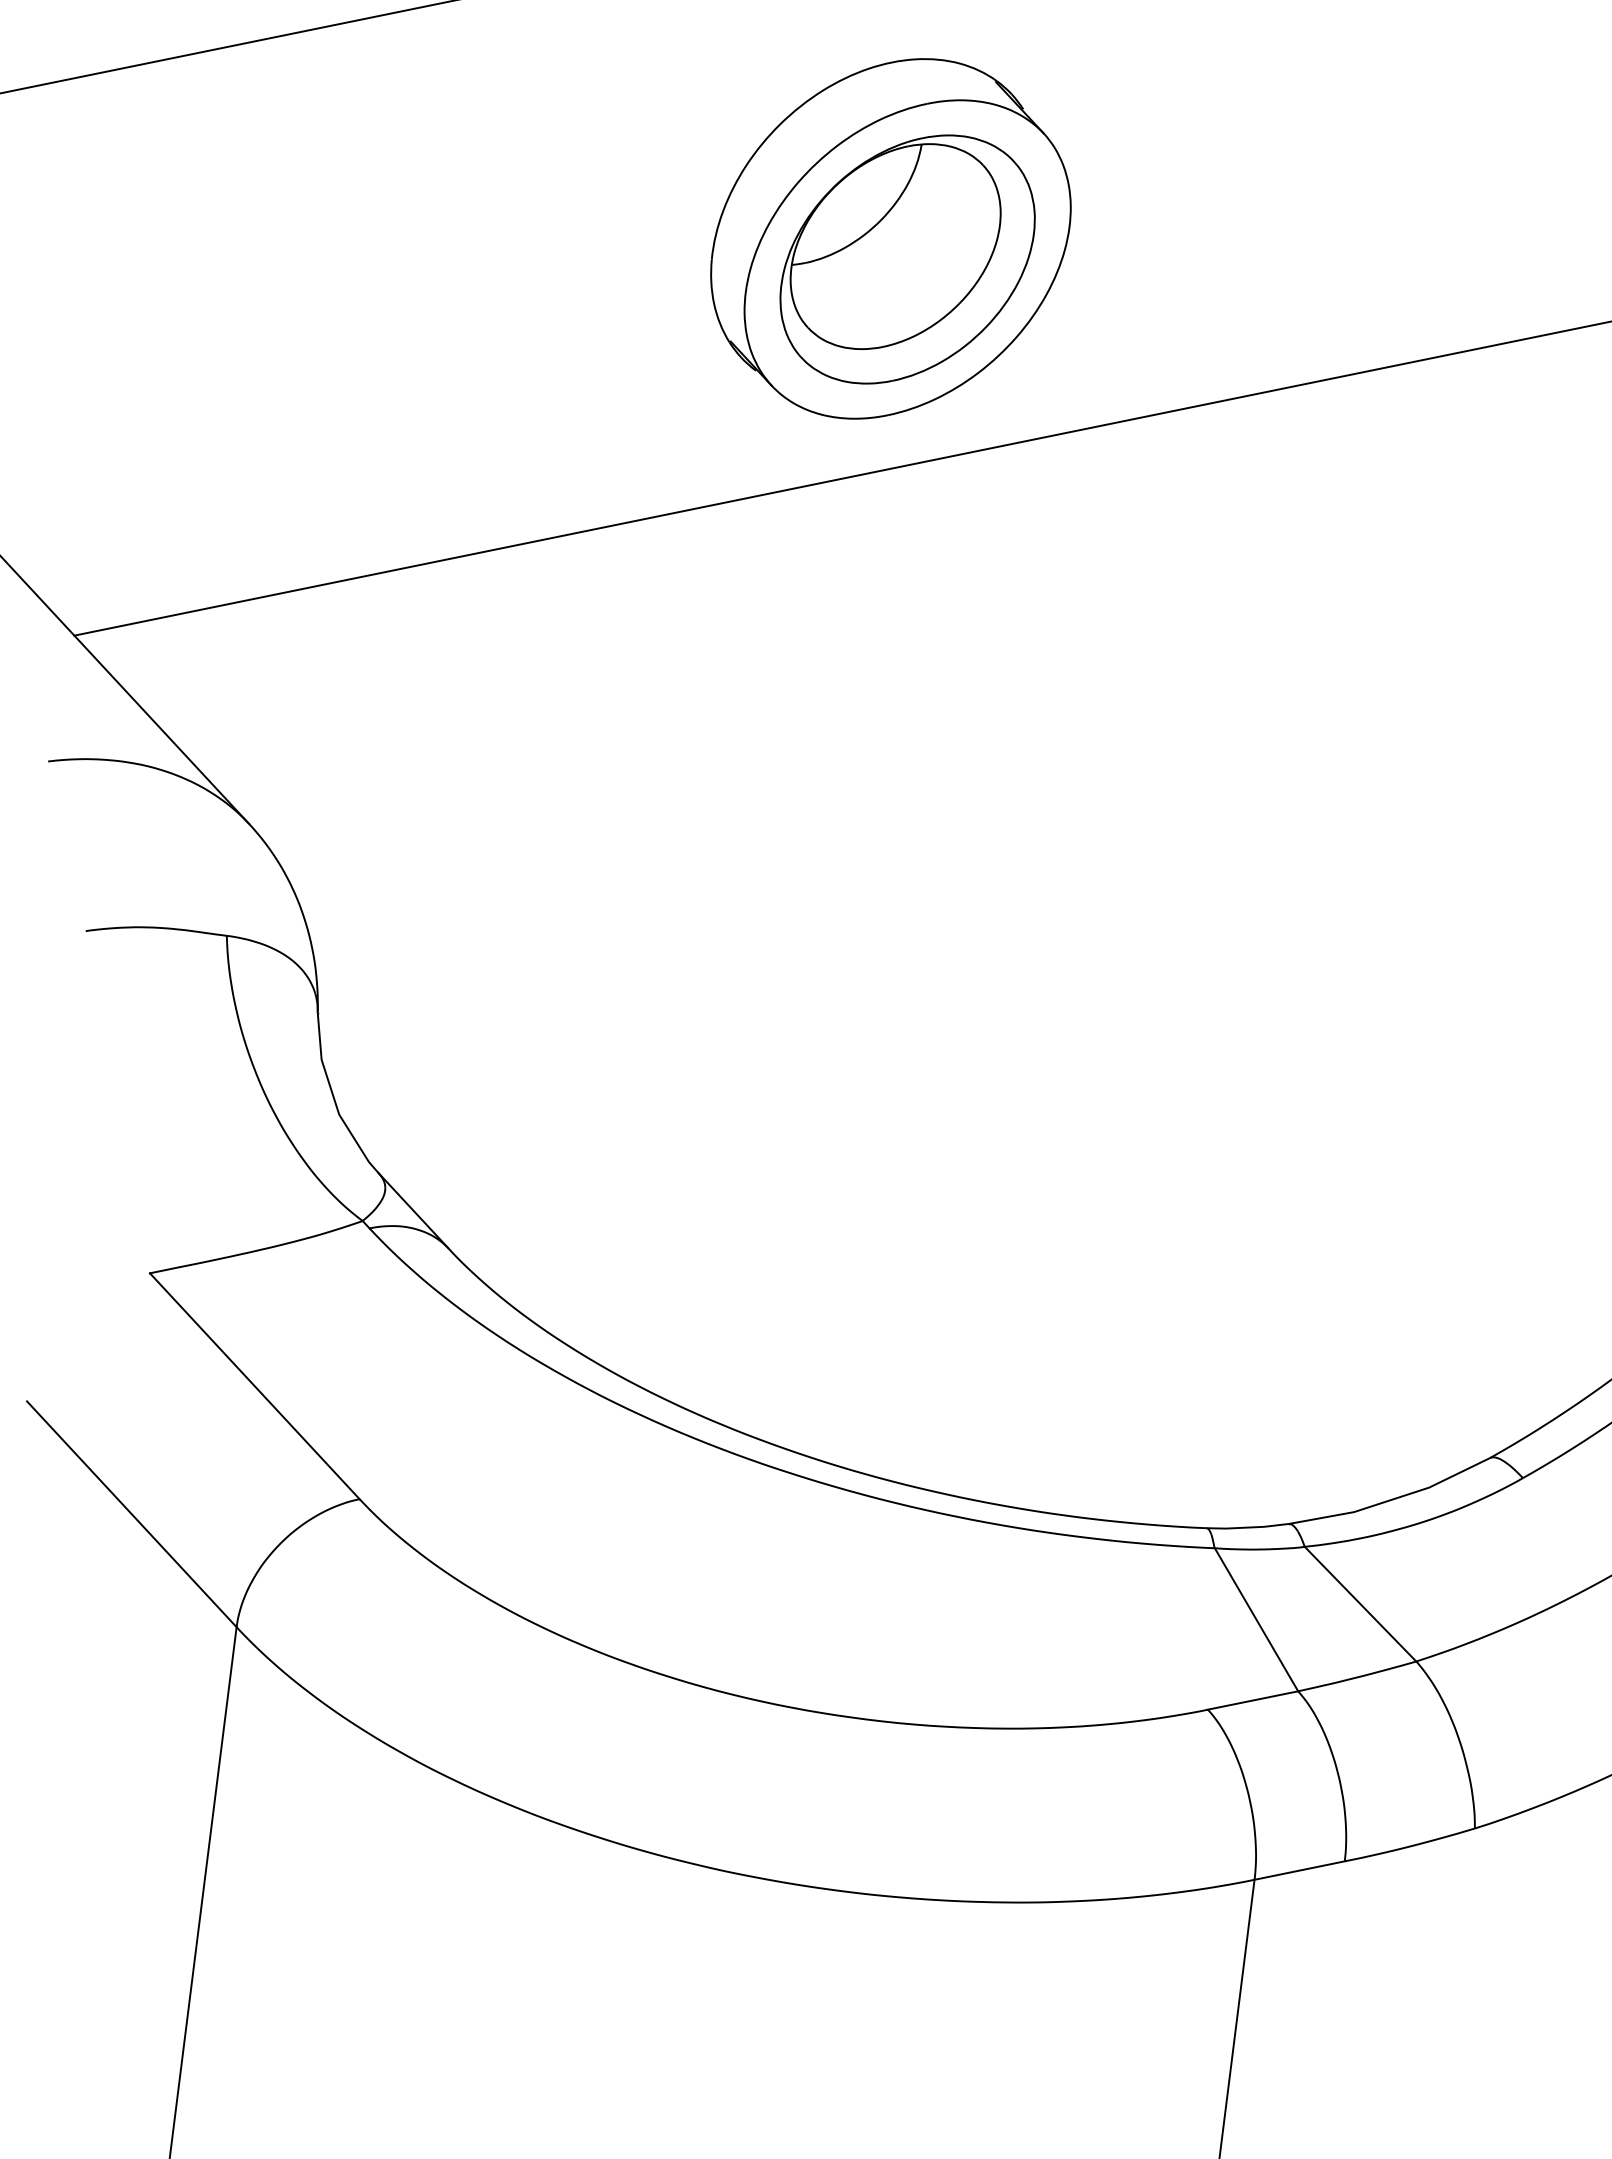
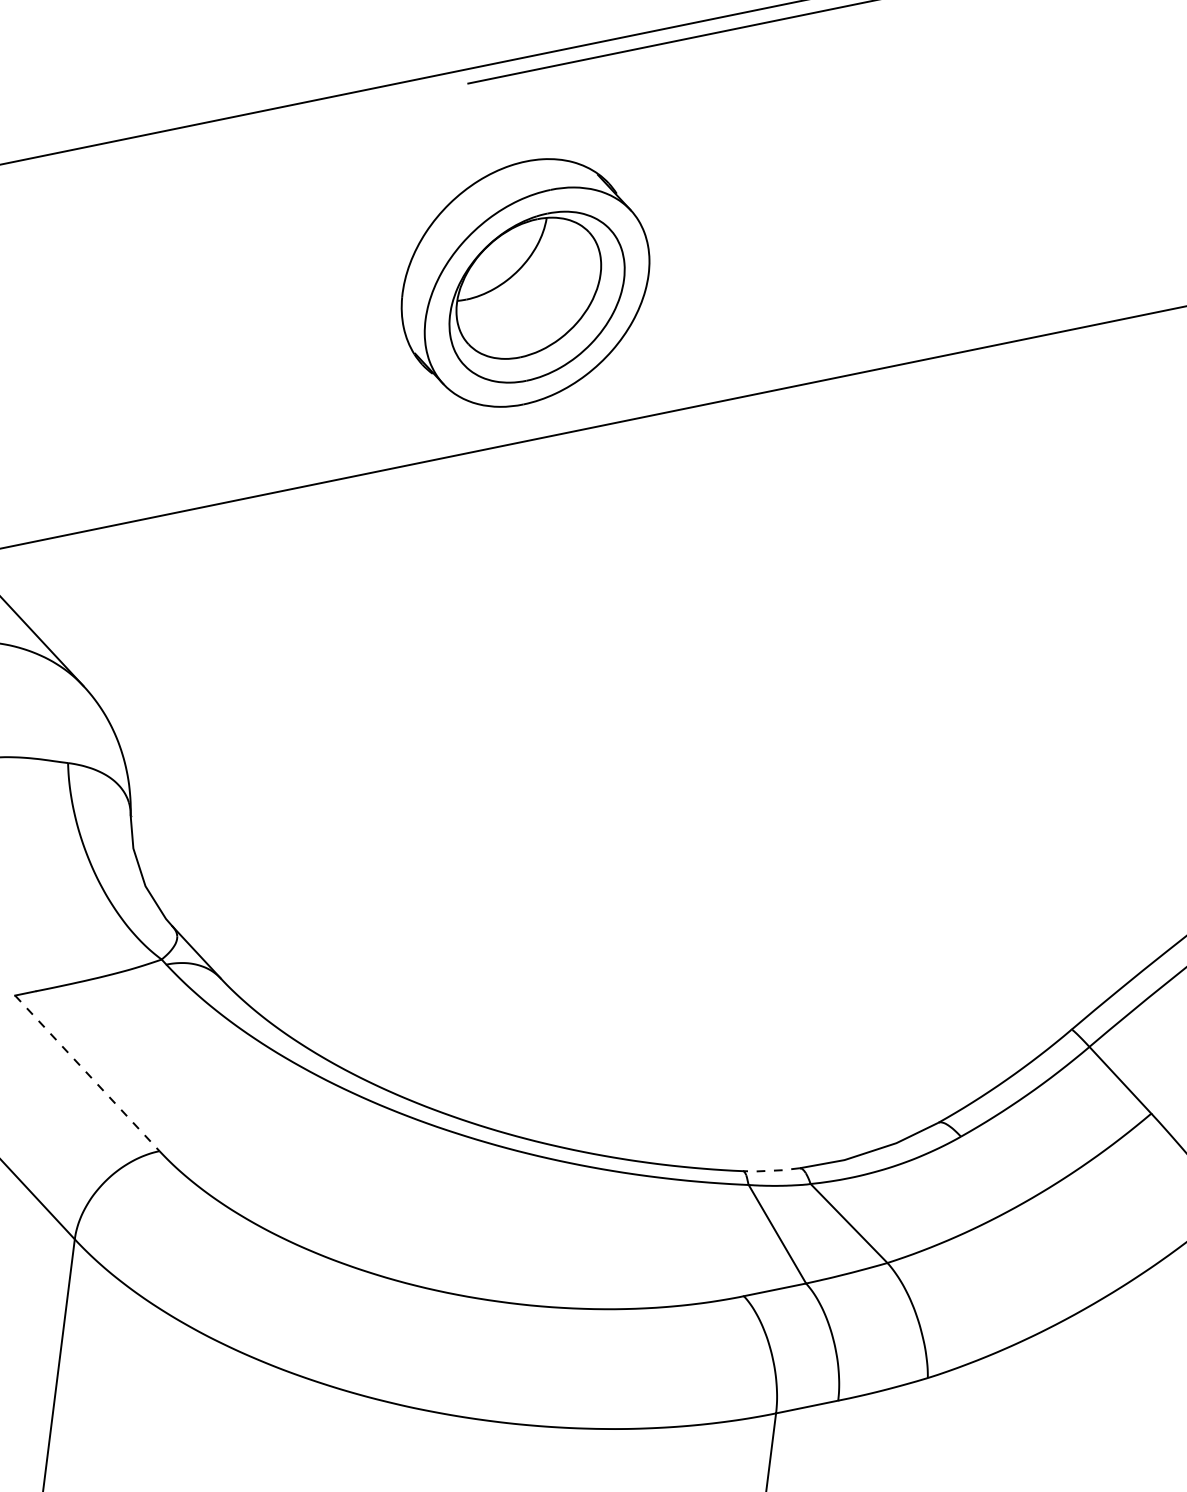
line: (255, 1386) -> (87, 1073), solid -> dashed
line: (1247, 1527) -> (771, 1170), solid -> dashed

